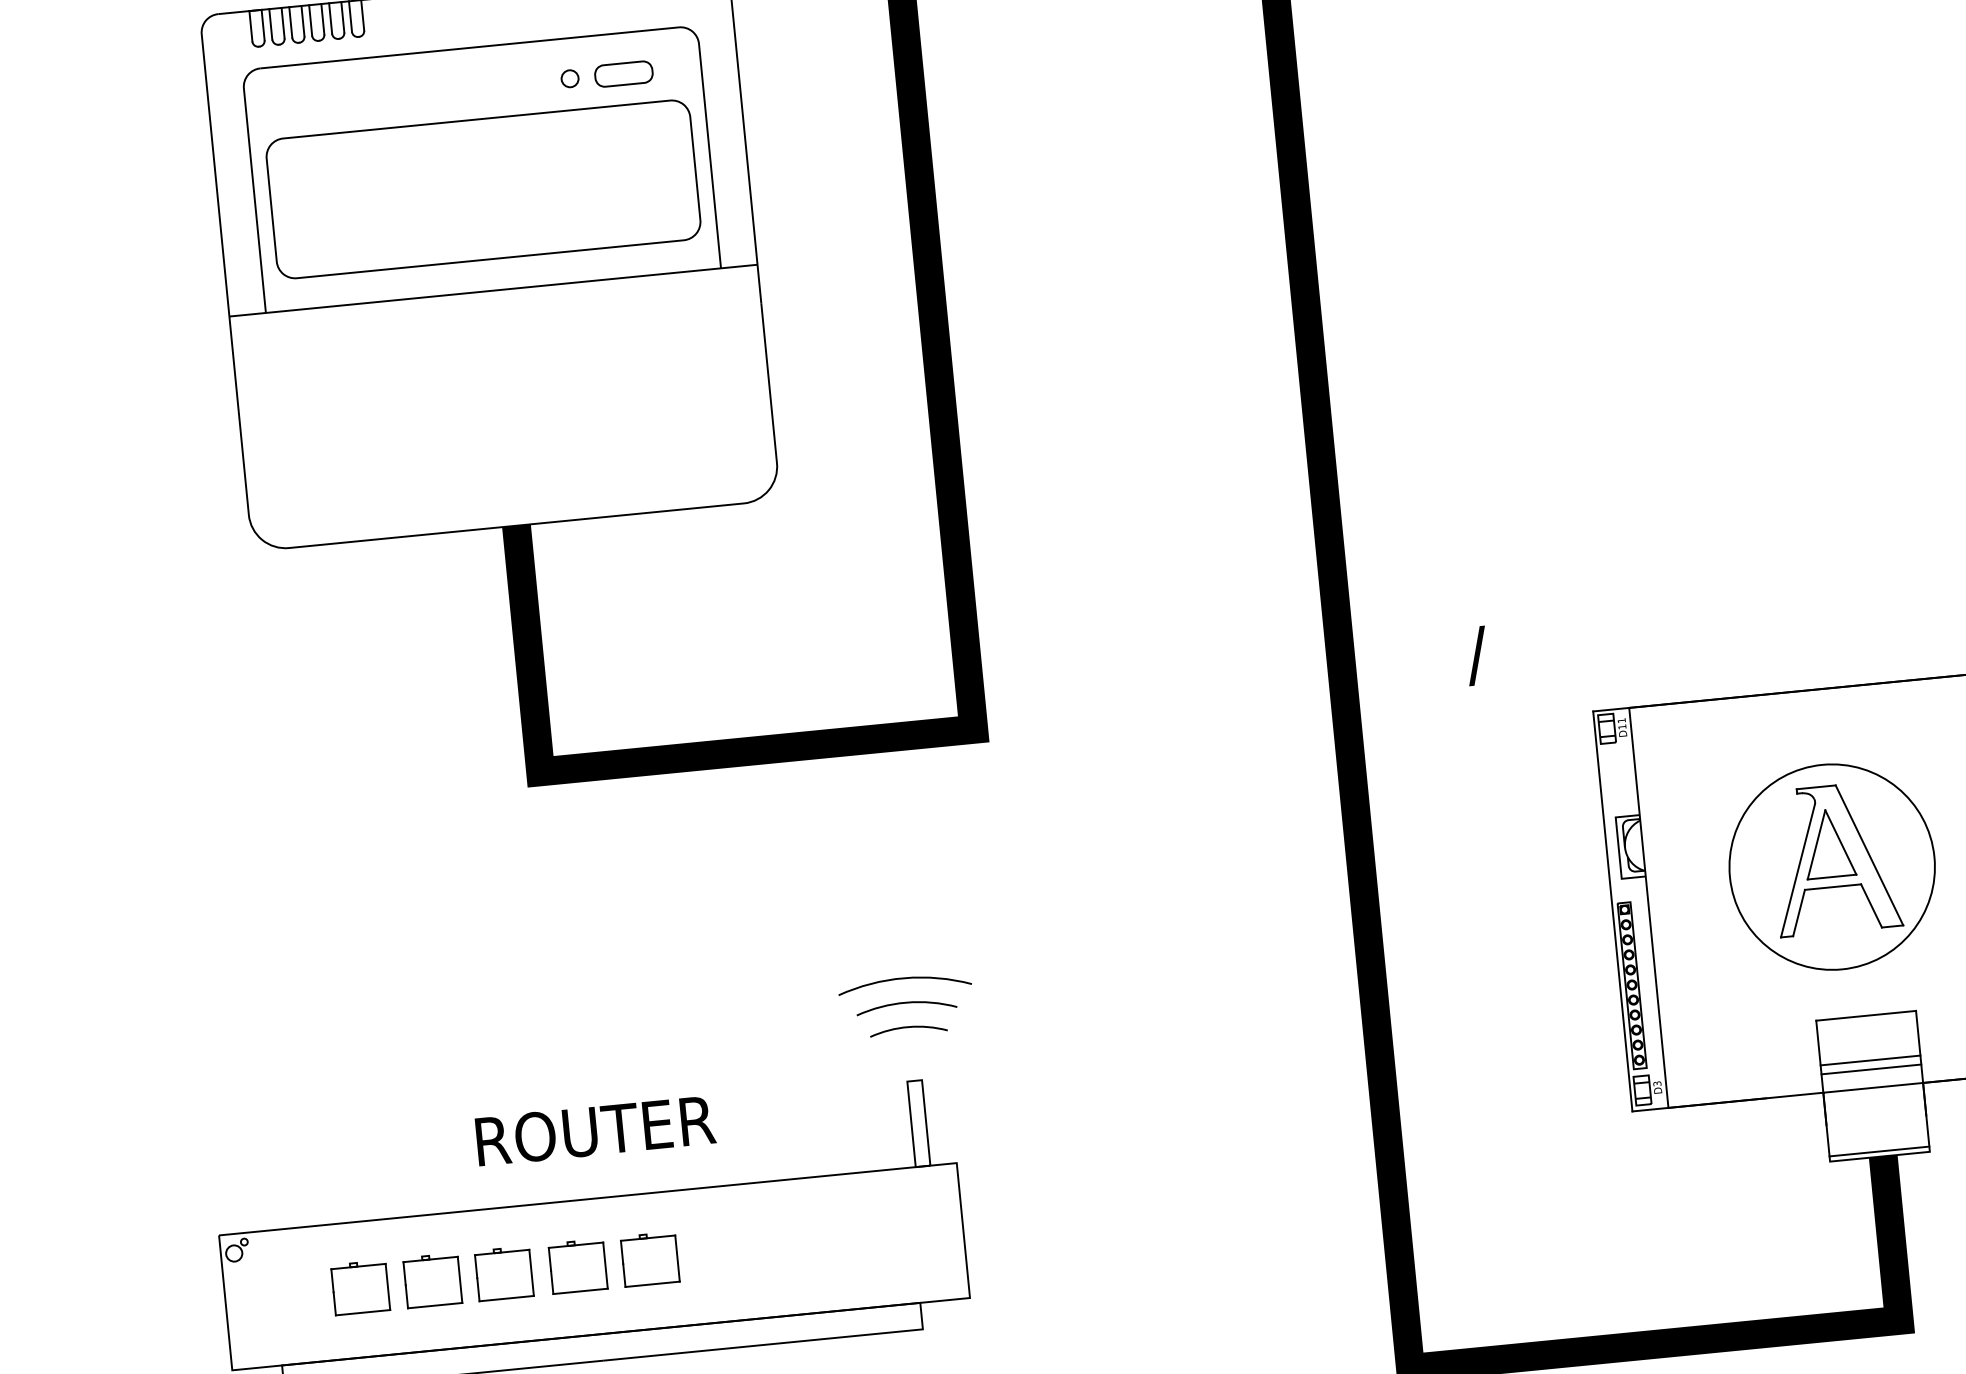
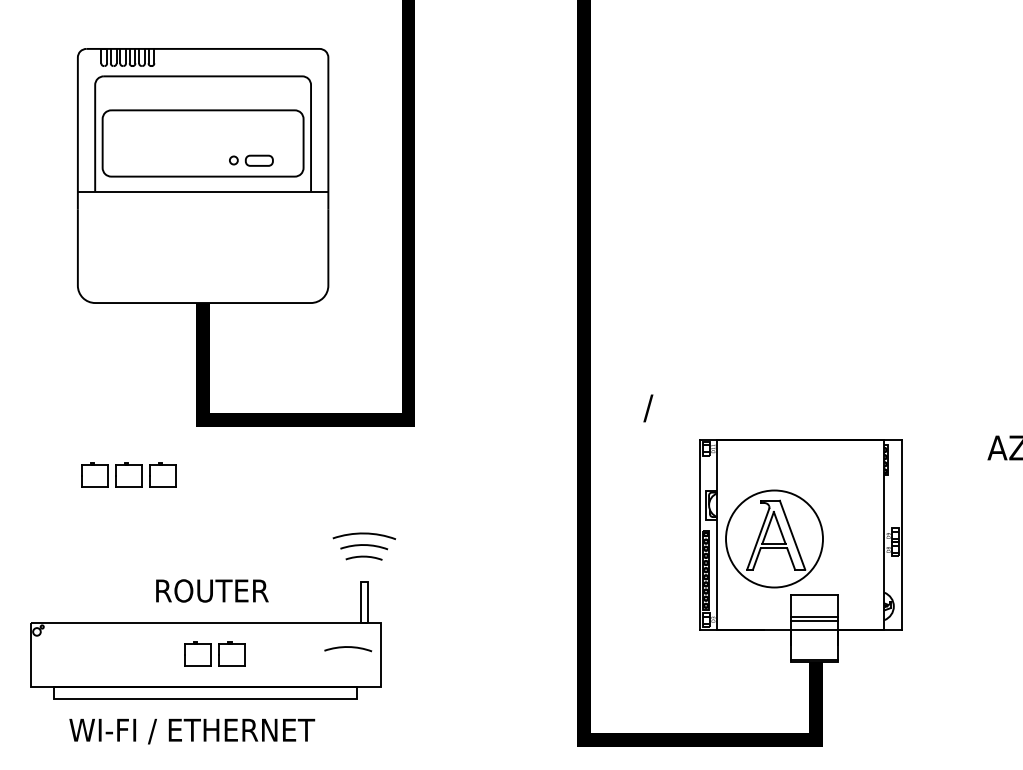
part: (607, 75) -> (251, 160), moved
part: (1832, 866) -> (774, 538), moved
arc: (894, 1221) -> (348, 647), added
part: (431, 1280) -> (128, 474), moved

